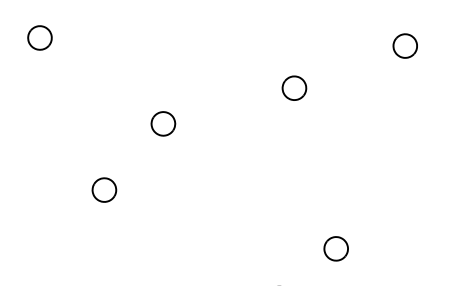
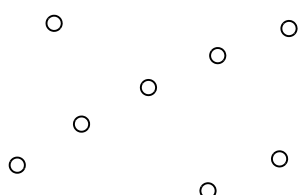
part: (163, 123) -> (148, 87), moved
part: (104, 189) -> (81, 123), moved
part: (336, 248) -> (279, 158), moved

